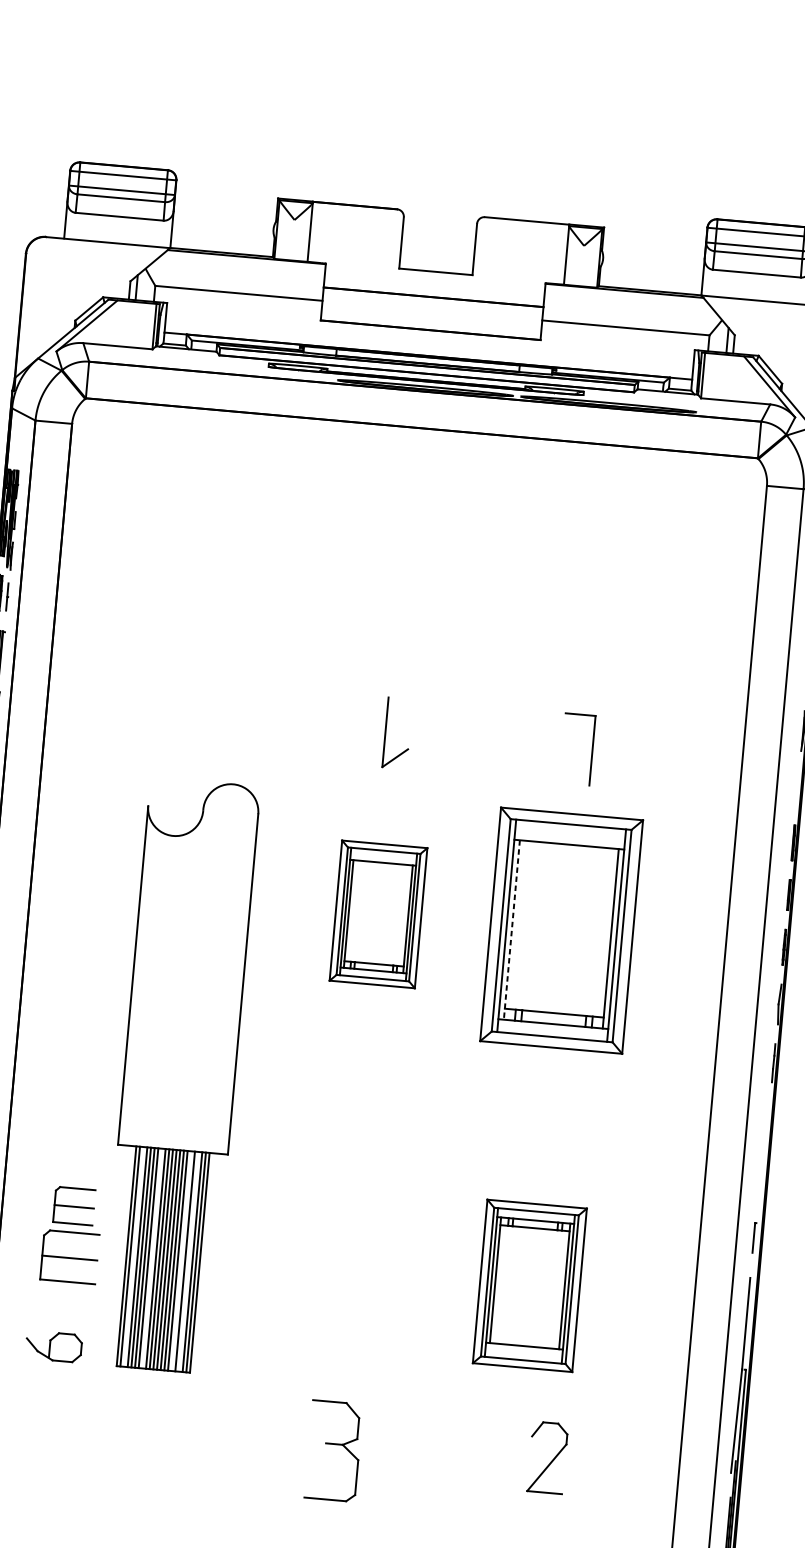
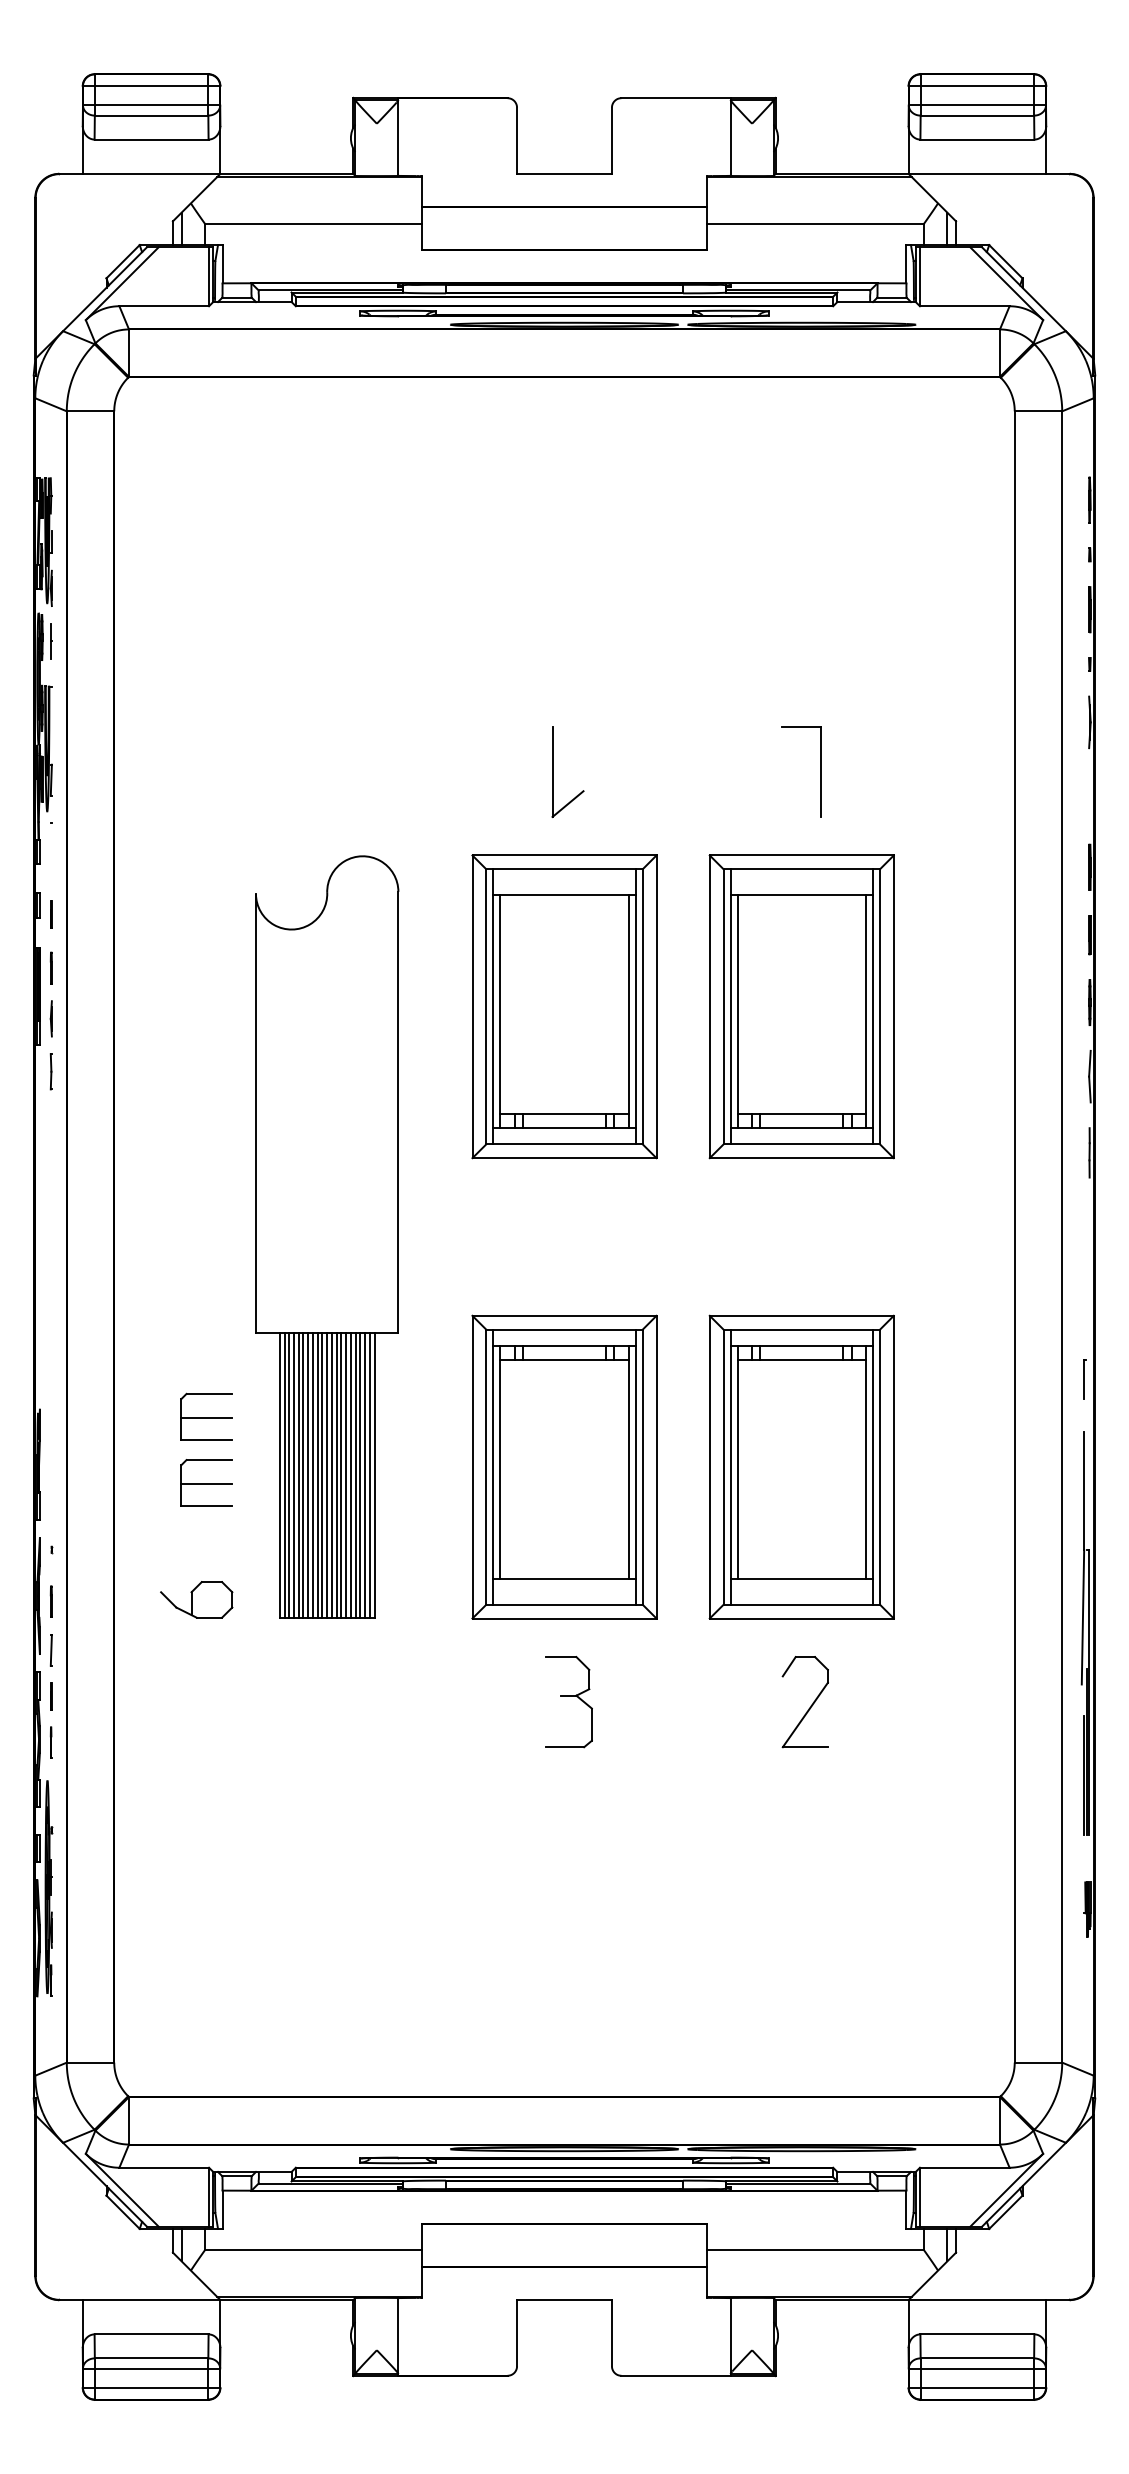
part: (378, 914) -> (564, 1006), size x1.67
line: (511, 930) -> (737, 1012), dashed -> solid
part: (69, 1256) -> (206, 1482), size x0.71
line: (134, 1256) -> (289, 1474), added
line: (151, 1257) -> (312, 1474), added
line: (181, 1260) -> (350, 1474), added
line: (188, 1261) -> (360, 1474), added
part: (346, 1269) -> (564, 1466), added
part: (529, 1285) -> (801, 1466), size x1.43
part: (333, 1451) -> (568, 1702), size x0.71
part: (551, 1460) -> (810, 1705), moved

